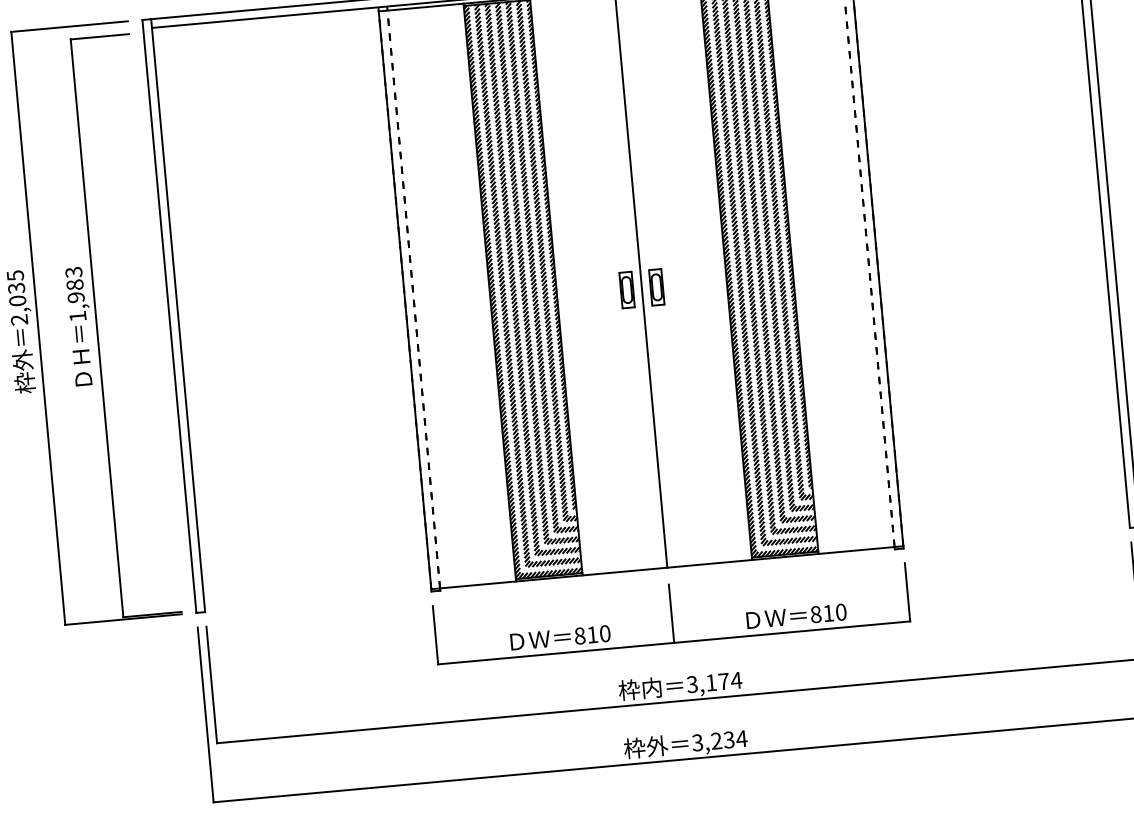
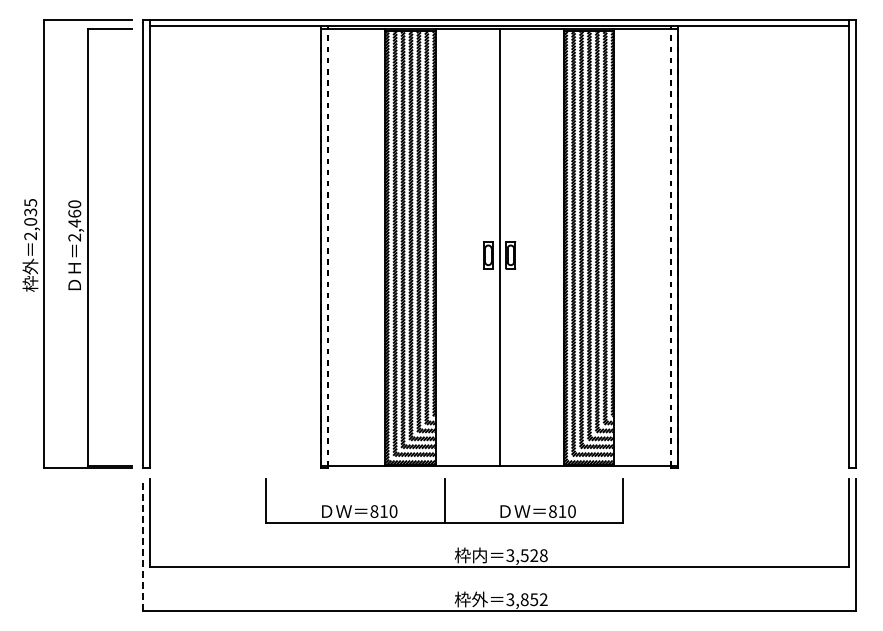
text: (75, 293) -> (74, 220), 1,983 -> 2,460
part: (671, 612) -> (444, 500), moved
text: (722, 681) -> (533, 555), 3,174 -> 3,528
line: (205, 714) -> (143, 544), solid -> dashed
text: (728, 739) -> (533, 599), 3,234 -> 3,852

